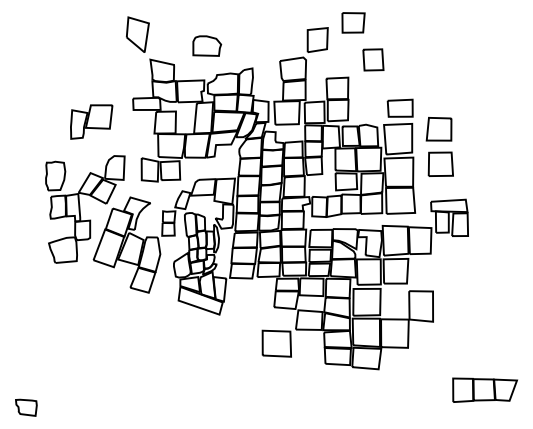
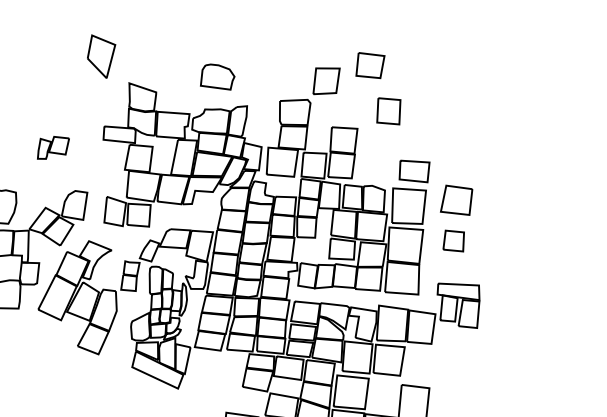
part: (137, 34) -> (100, 56), moved
part: (207, 45) -> (218, 76), moved
part: (91, 121) -> (53, 147), size x0.6
part: (440, 163) -> (454, 240), size x0.7

